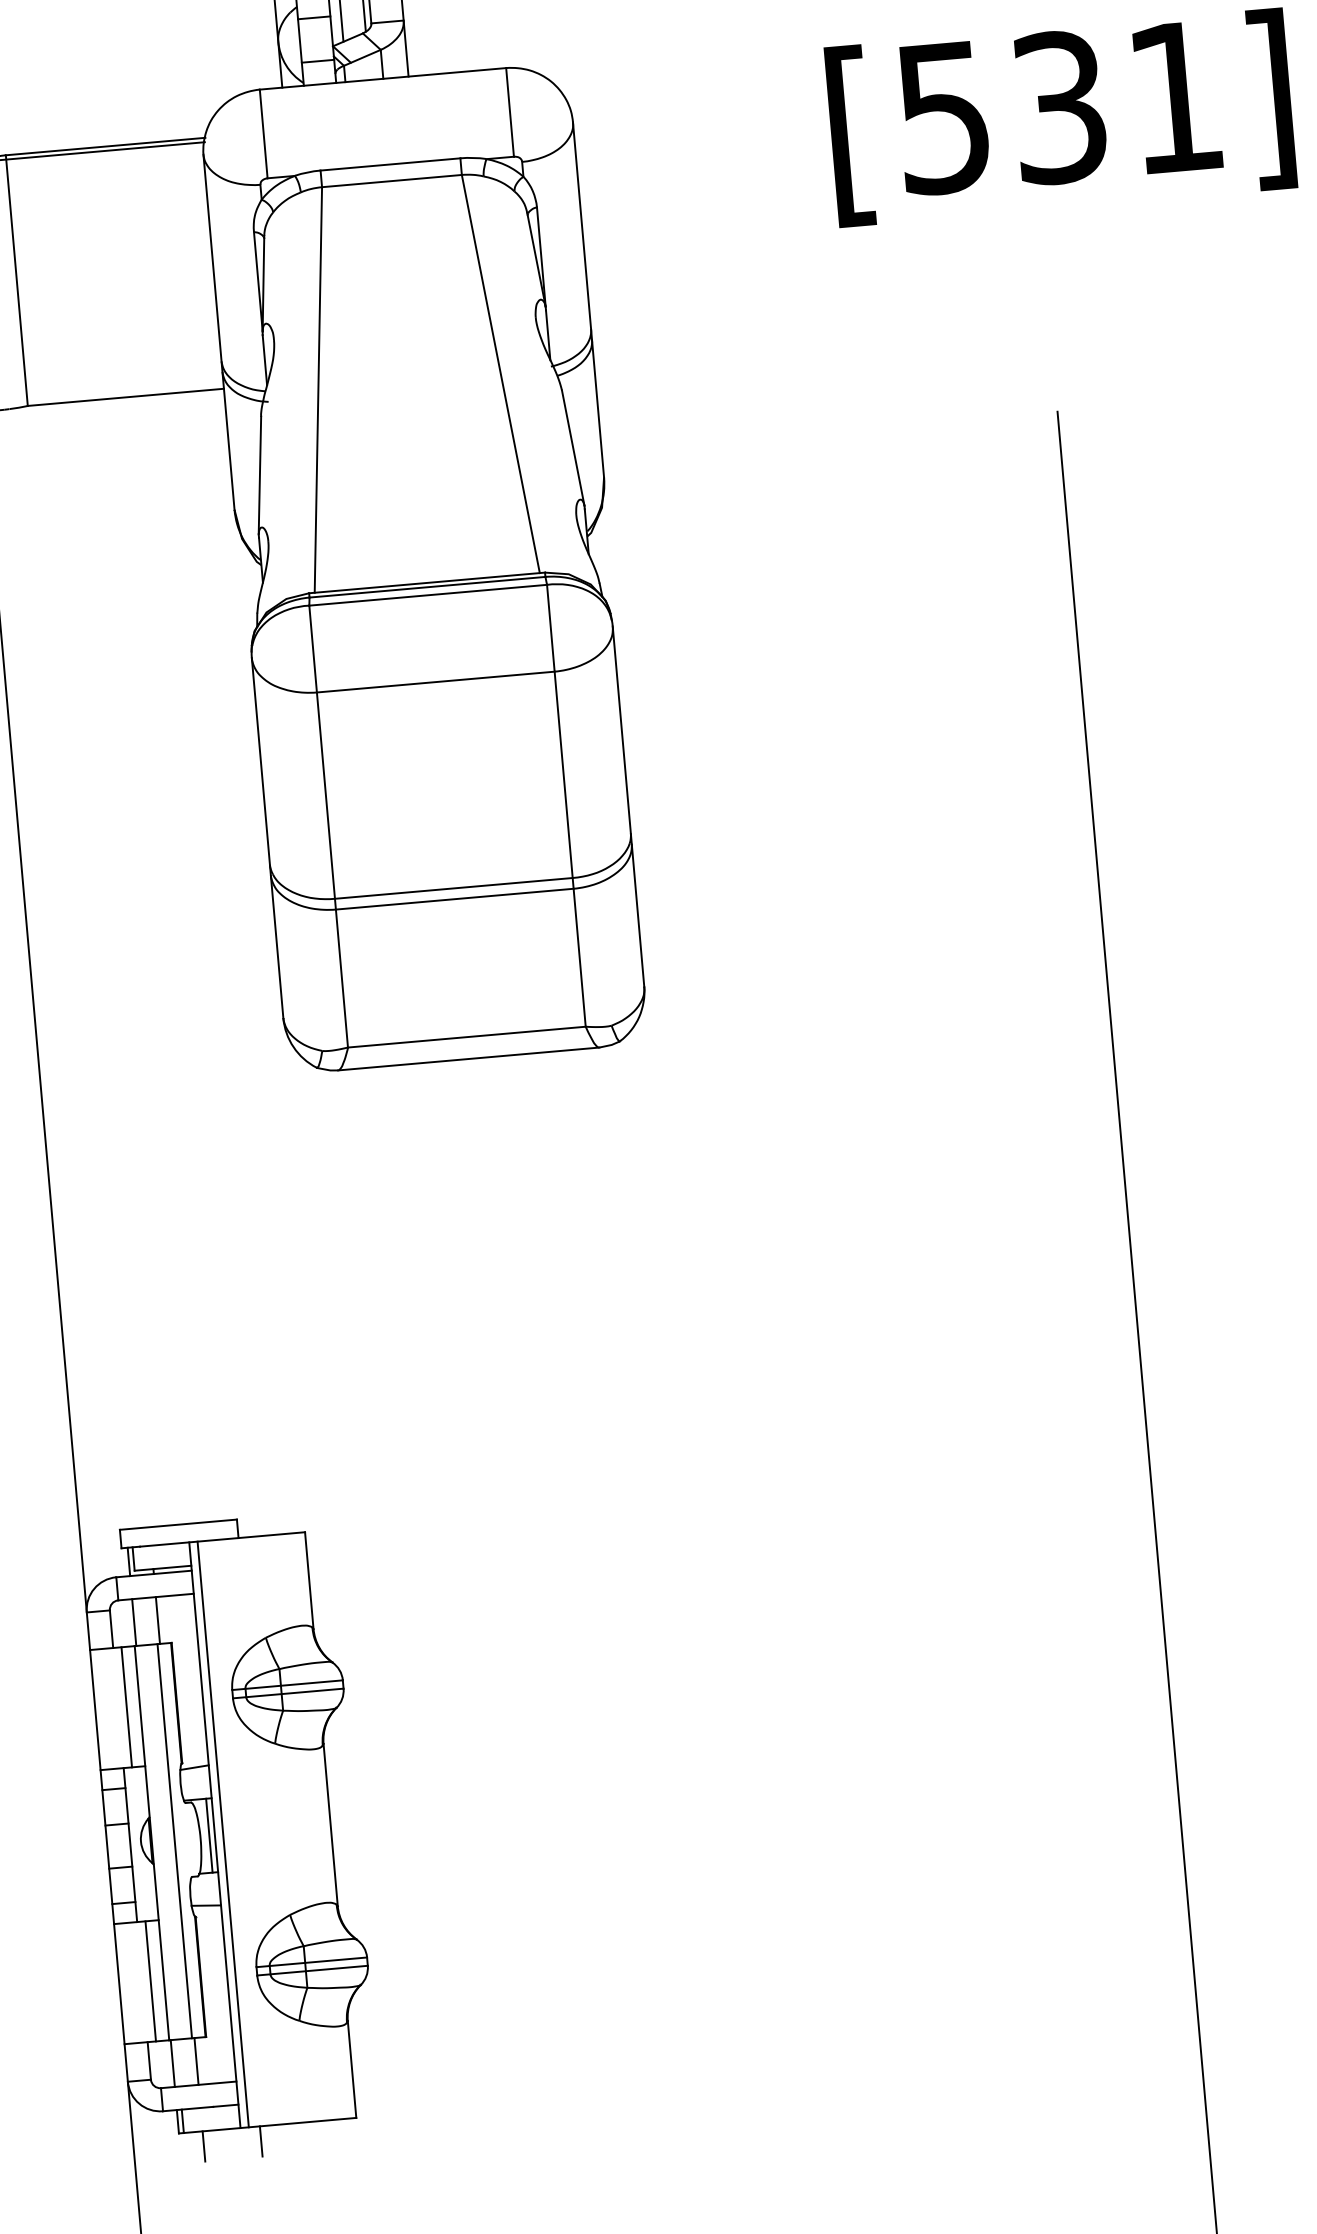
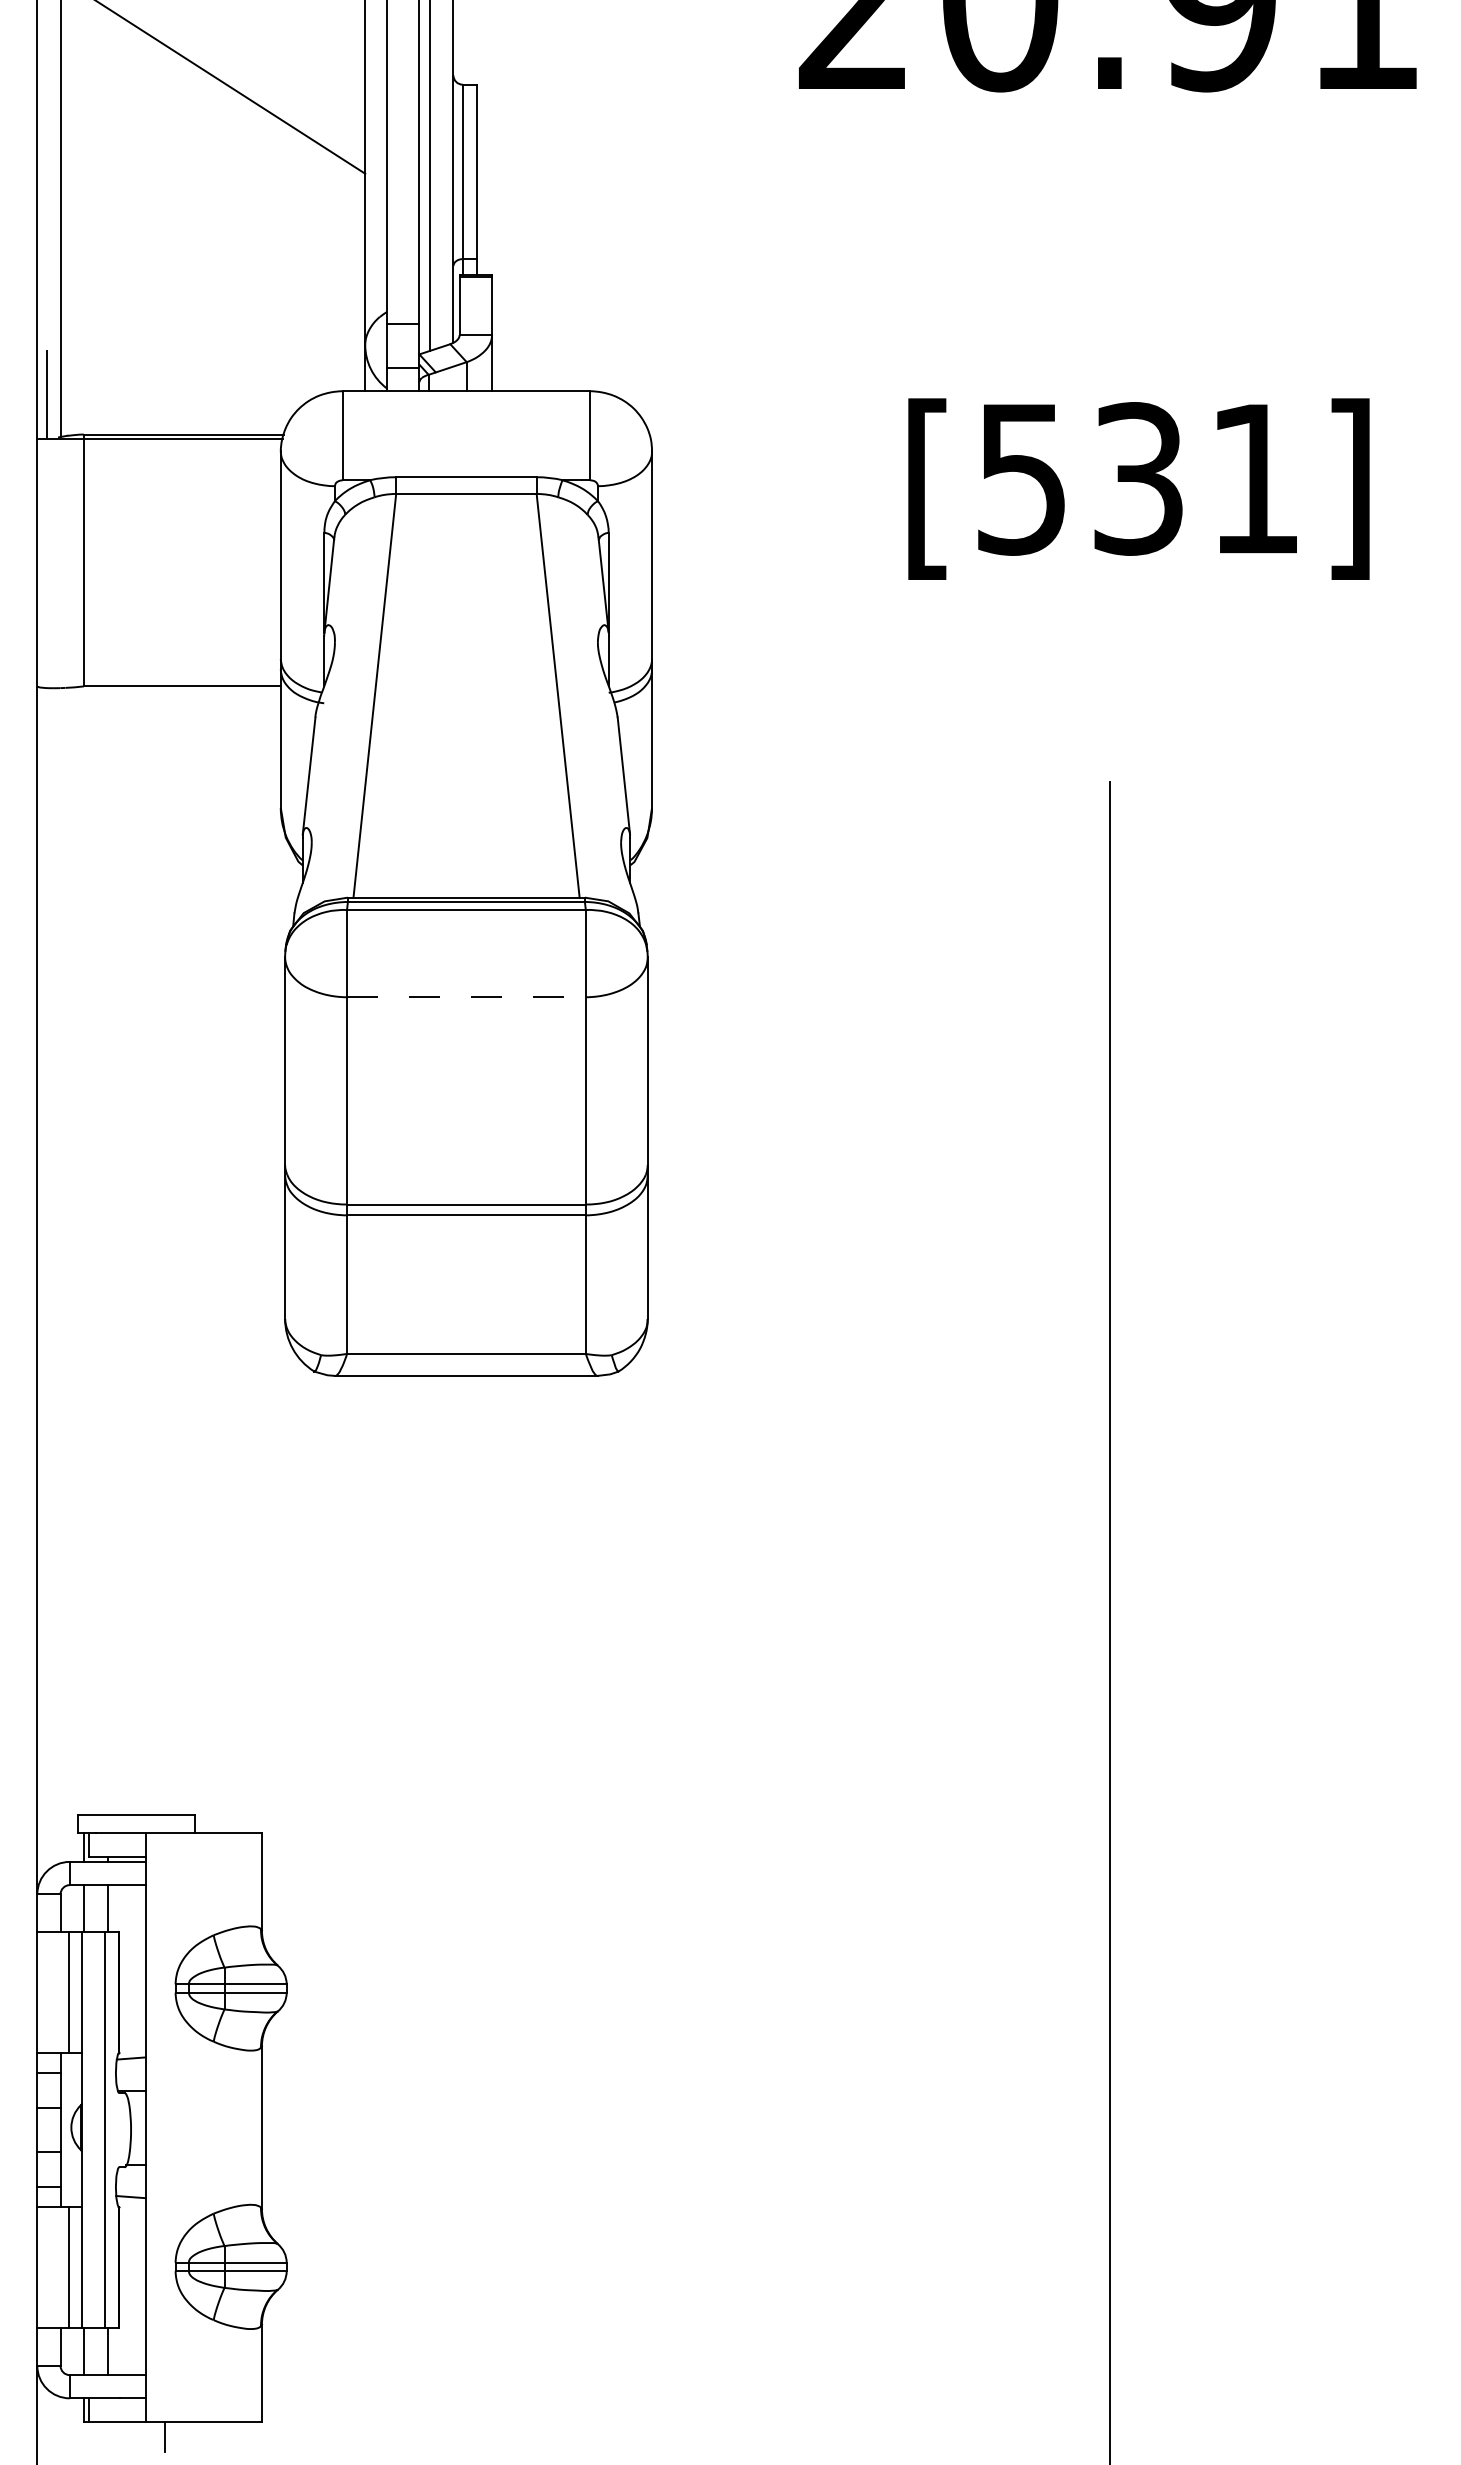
line: (435, 682) -> (466, 997), solid -> dashed
line: (222, 1834) -> (153, 2127), removed
line: (209, 1835) -> (140, 2127), removed
line: (203, 2145) -> (107, 2436), removed

